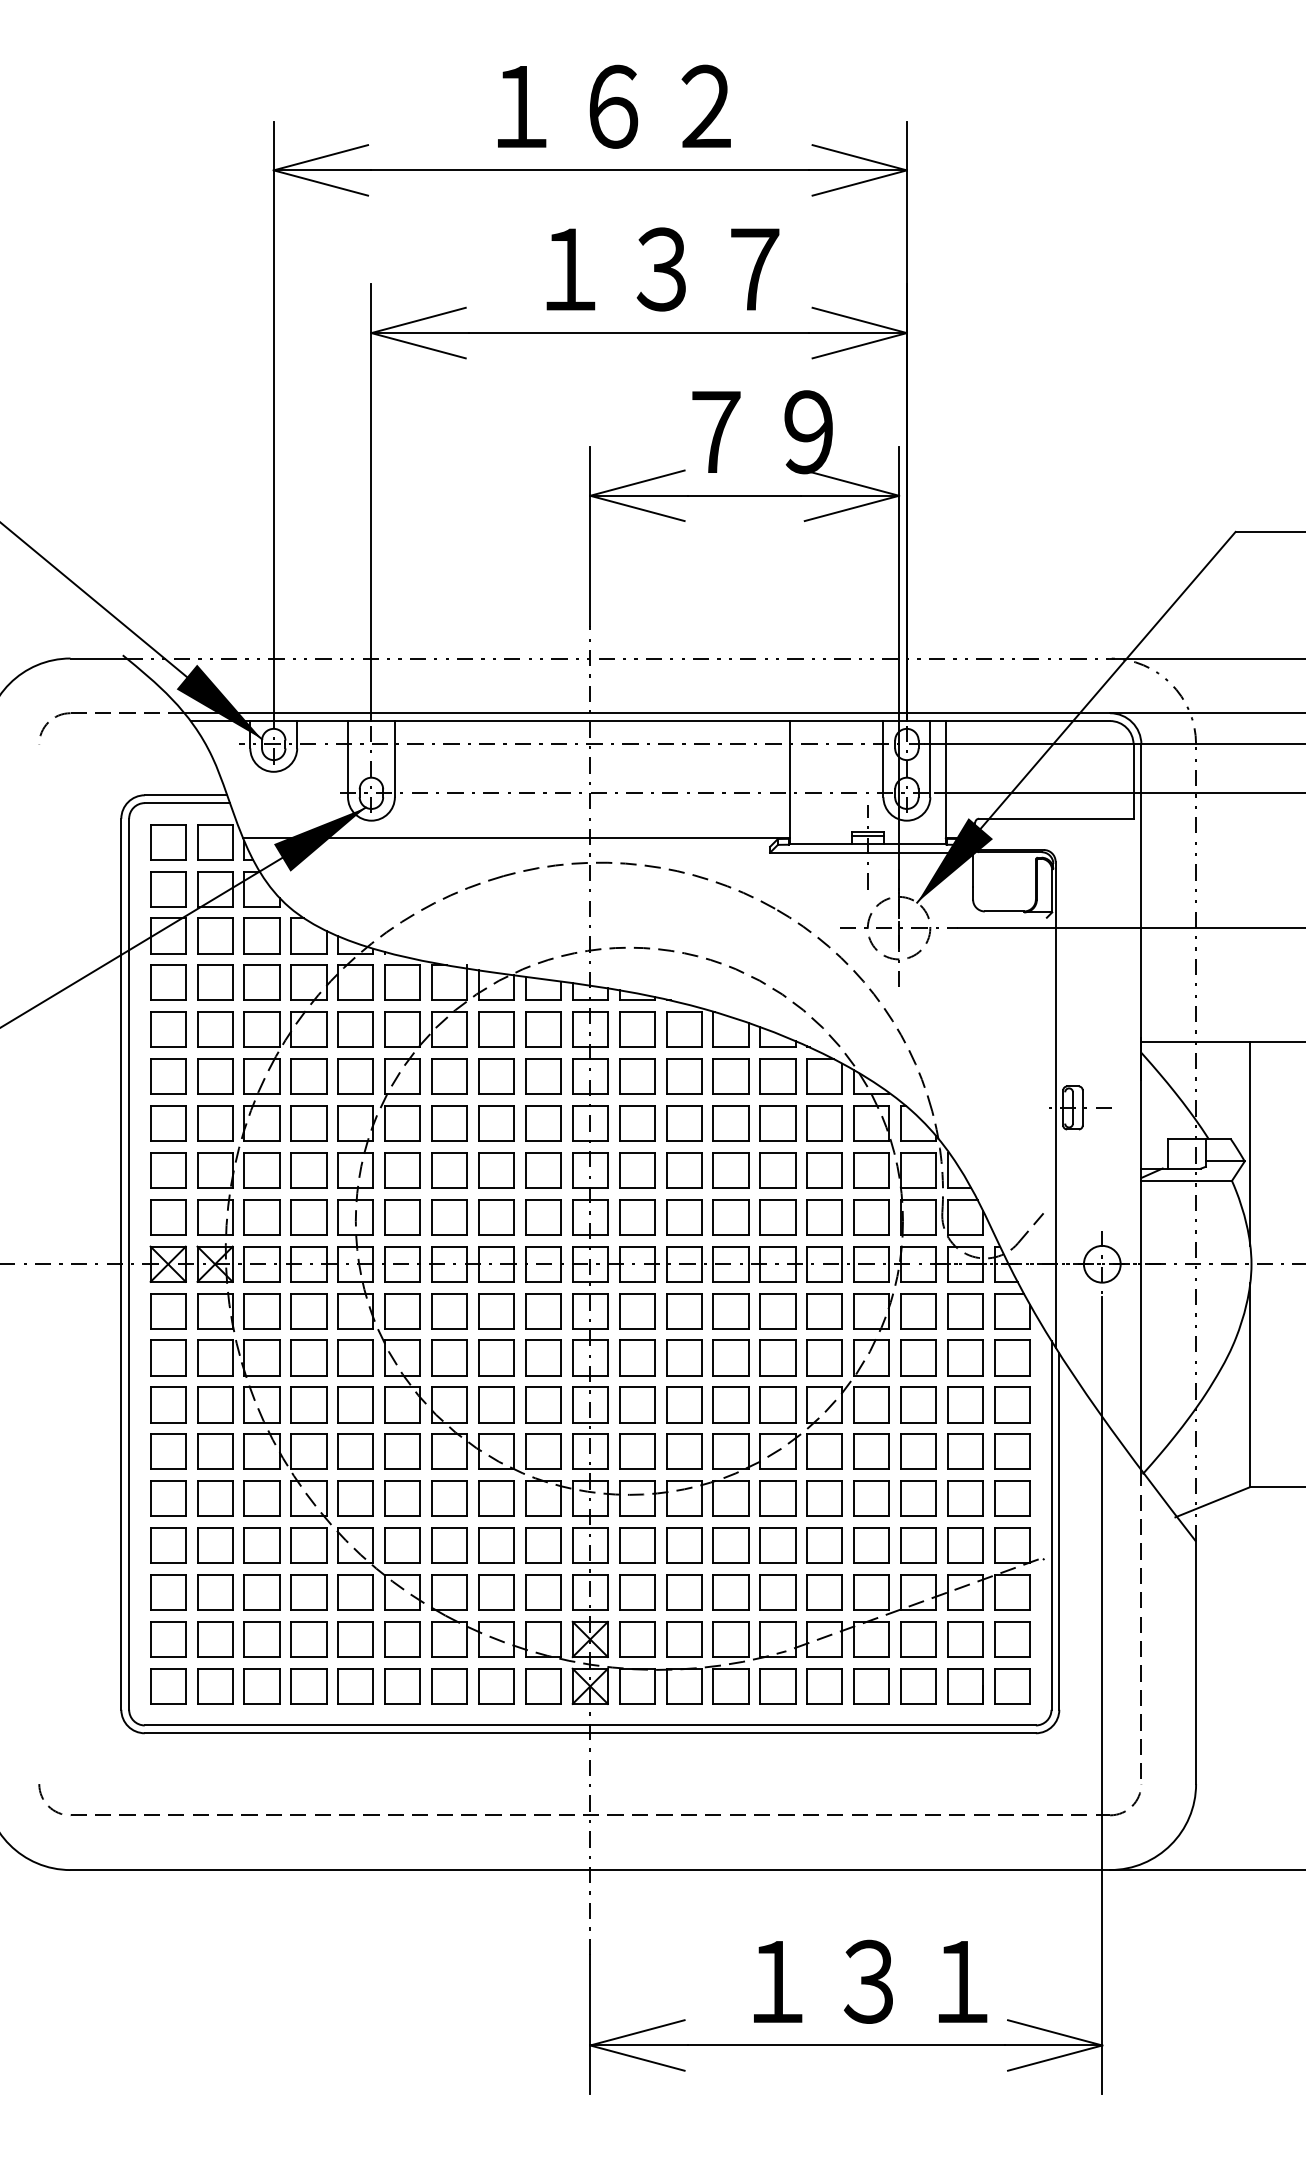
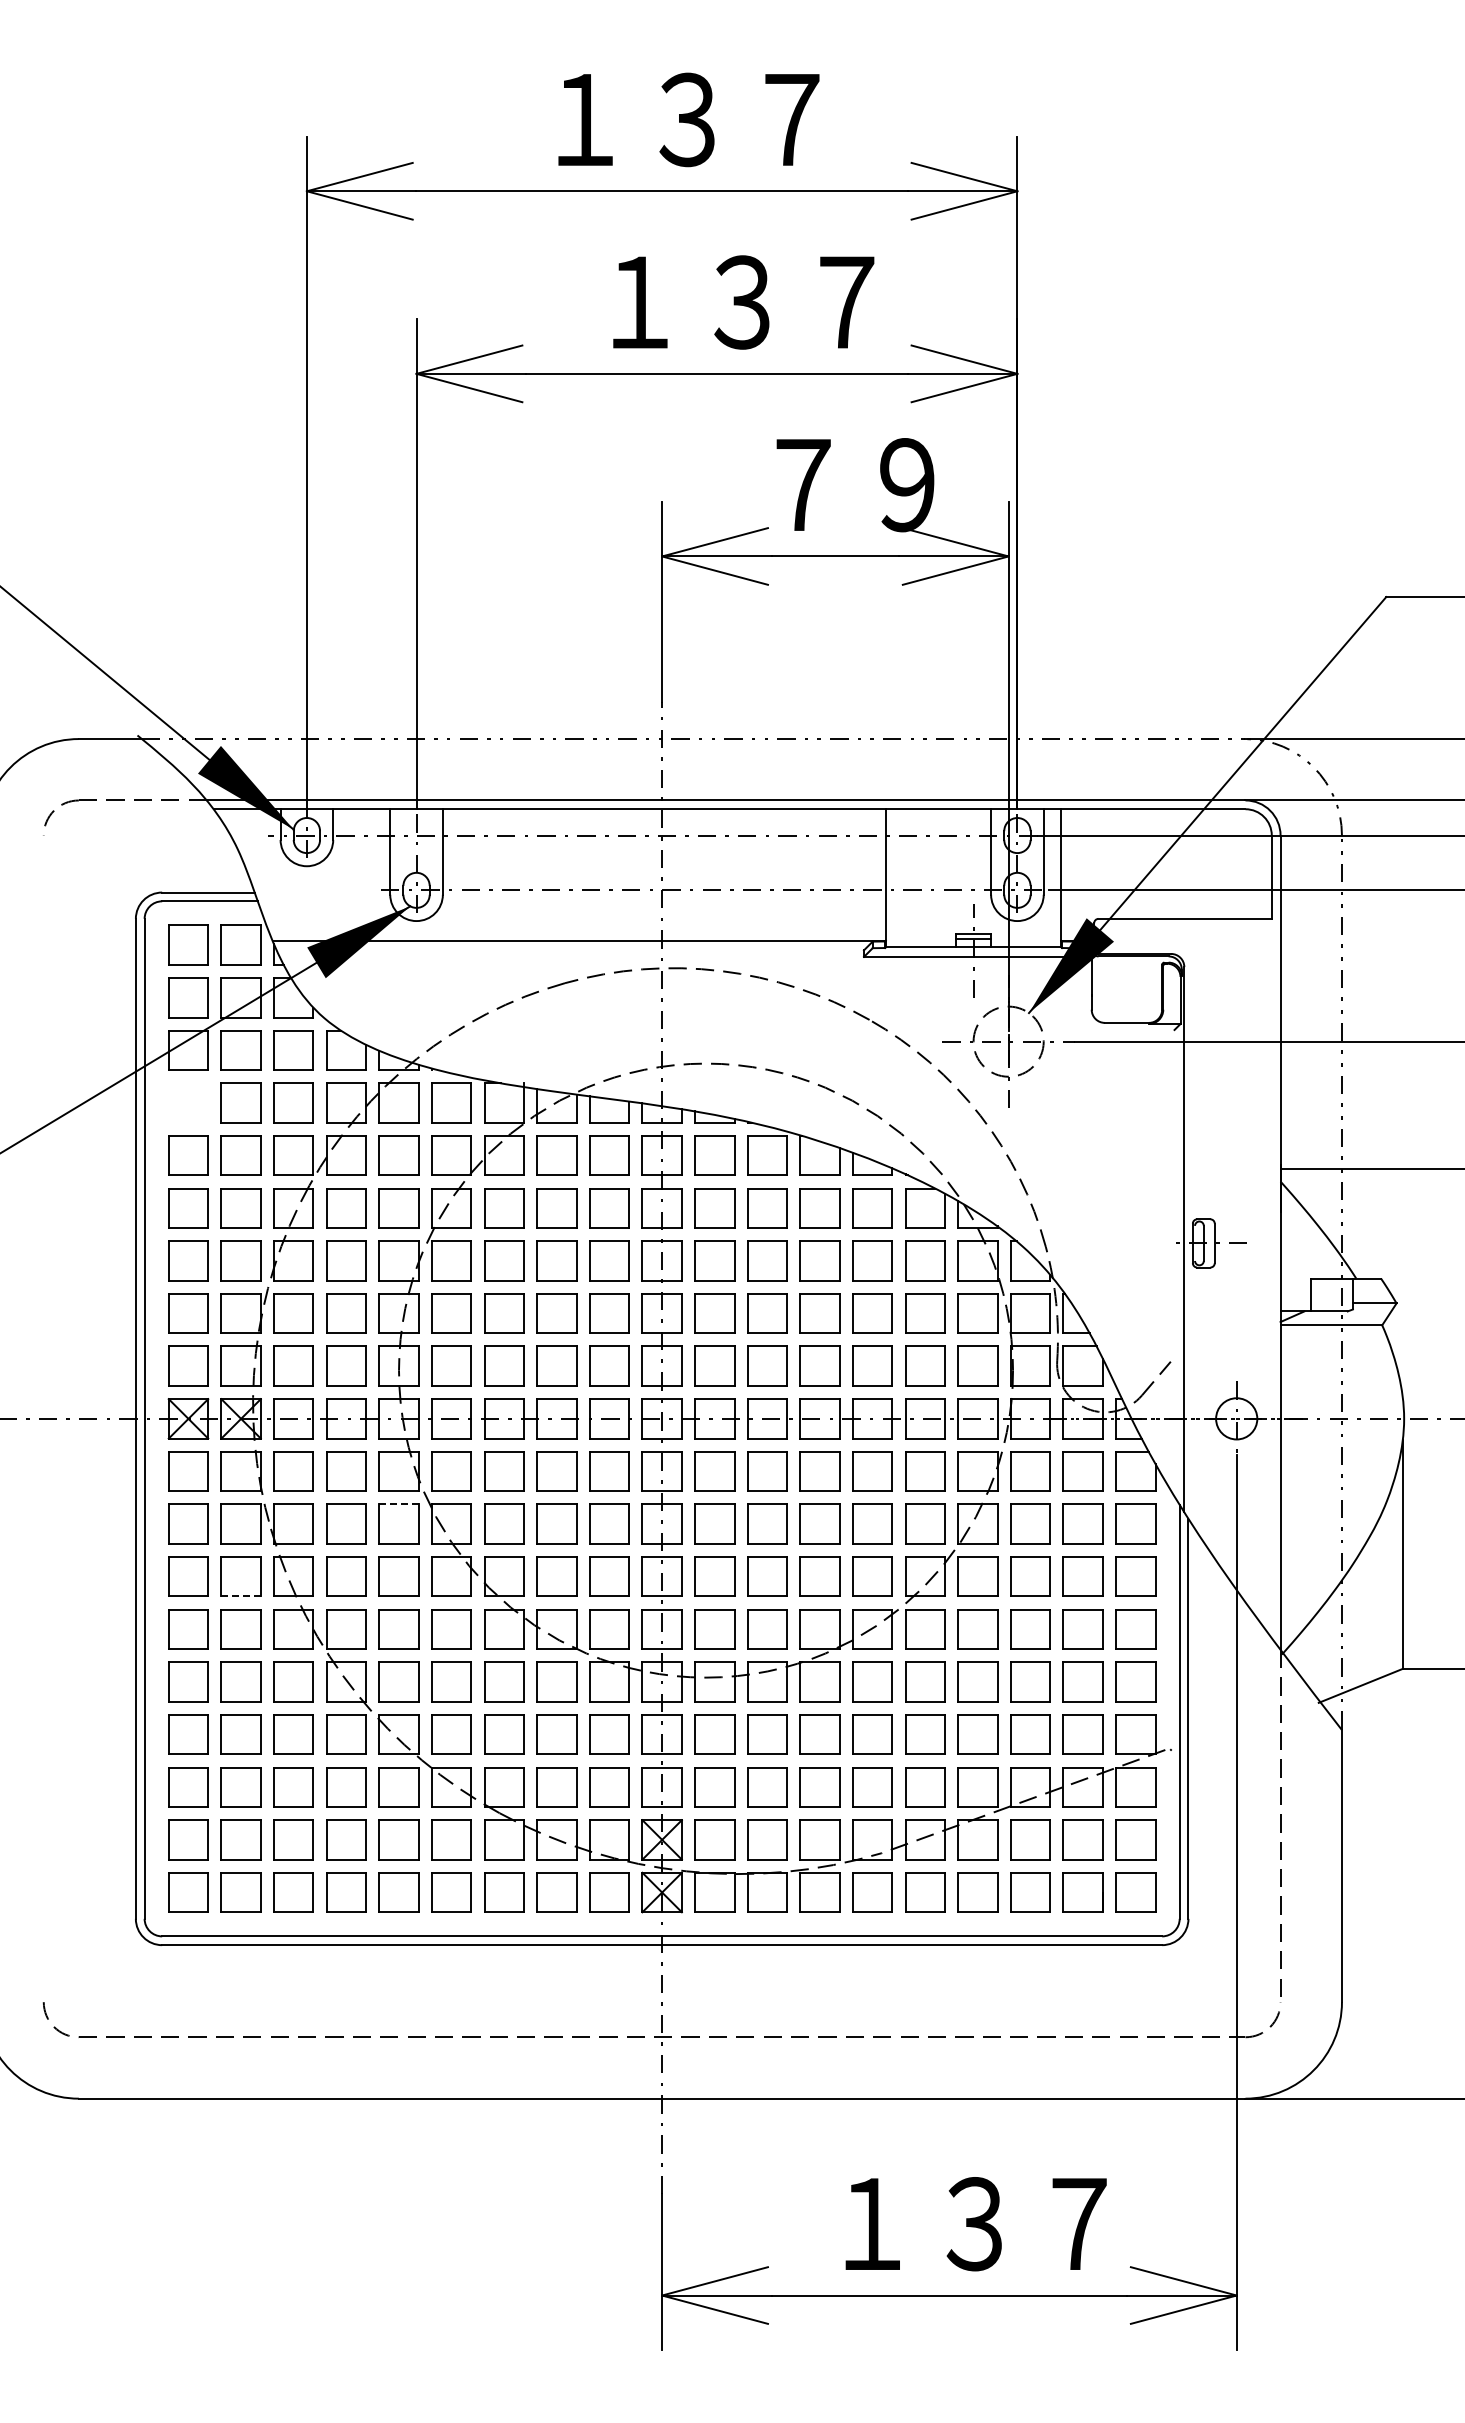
text: (659, 106) -> (739, 119), １６２ -> １３７
part: (168, 982) -> (188, 1102), removed
line: (1250, 1143) -> (1402, 1283), removed
line: (356, 1340) -> (399, 1504), solid -> dashed
line: (215, 1422) -> (241, 1596), solid -> dashed
text: (962, 1981) -> (1079, 2223), １３１ -> １３７

